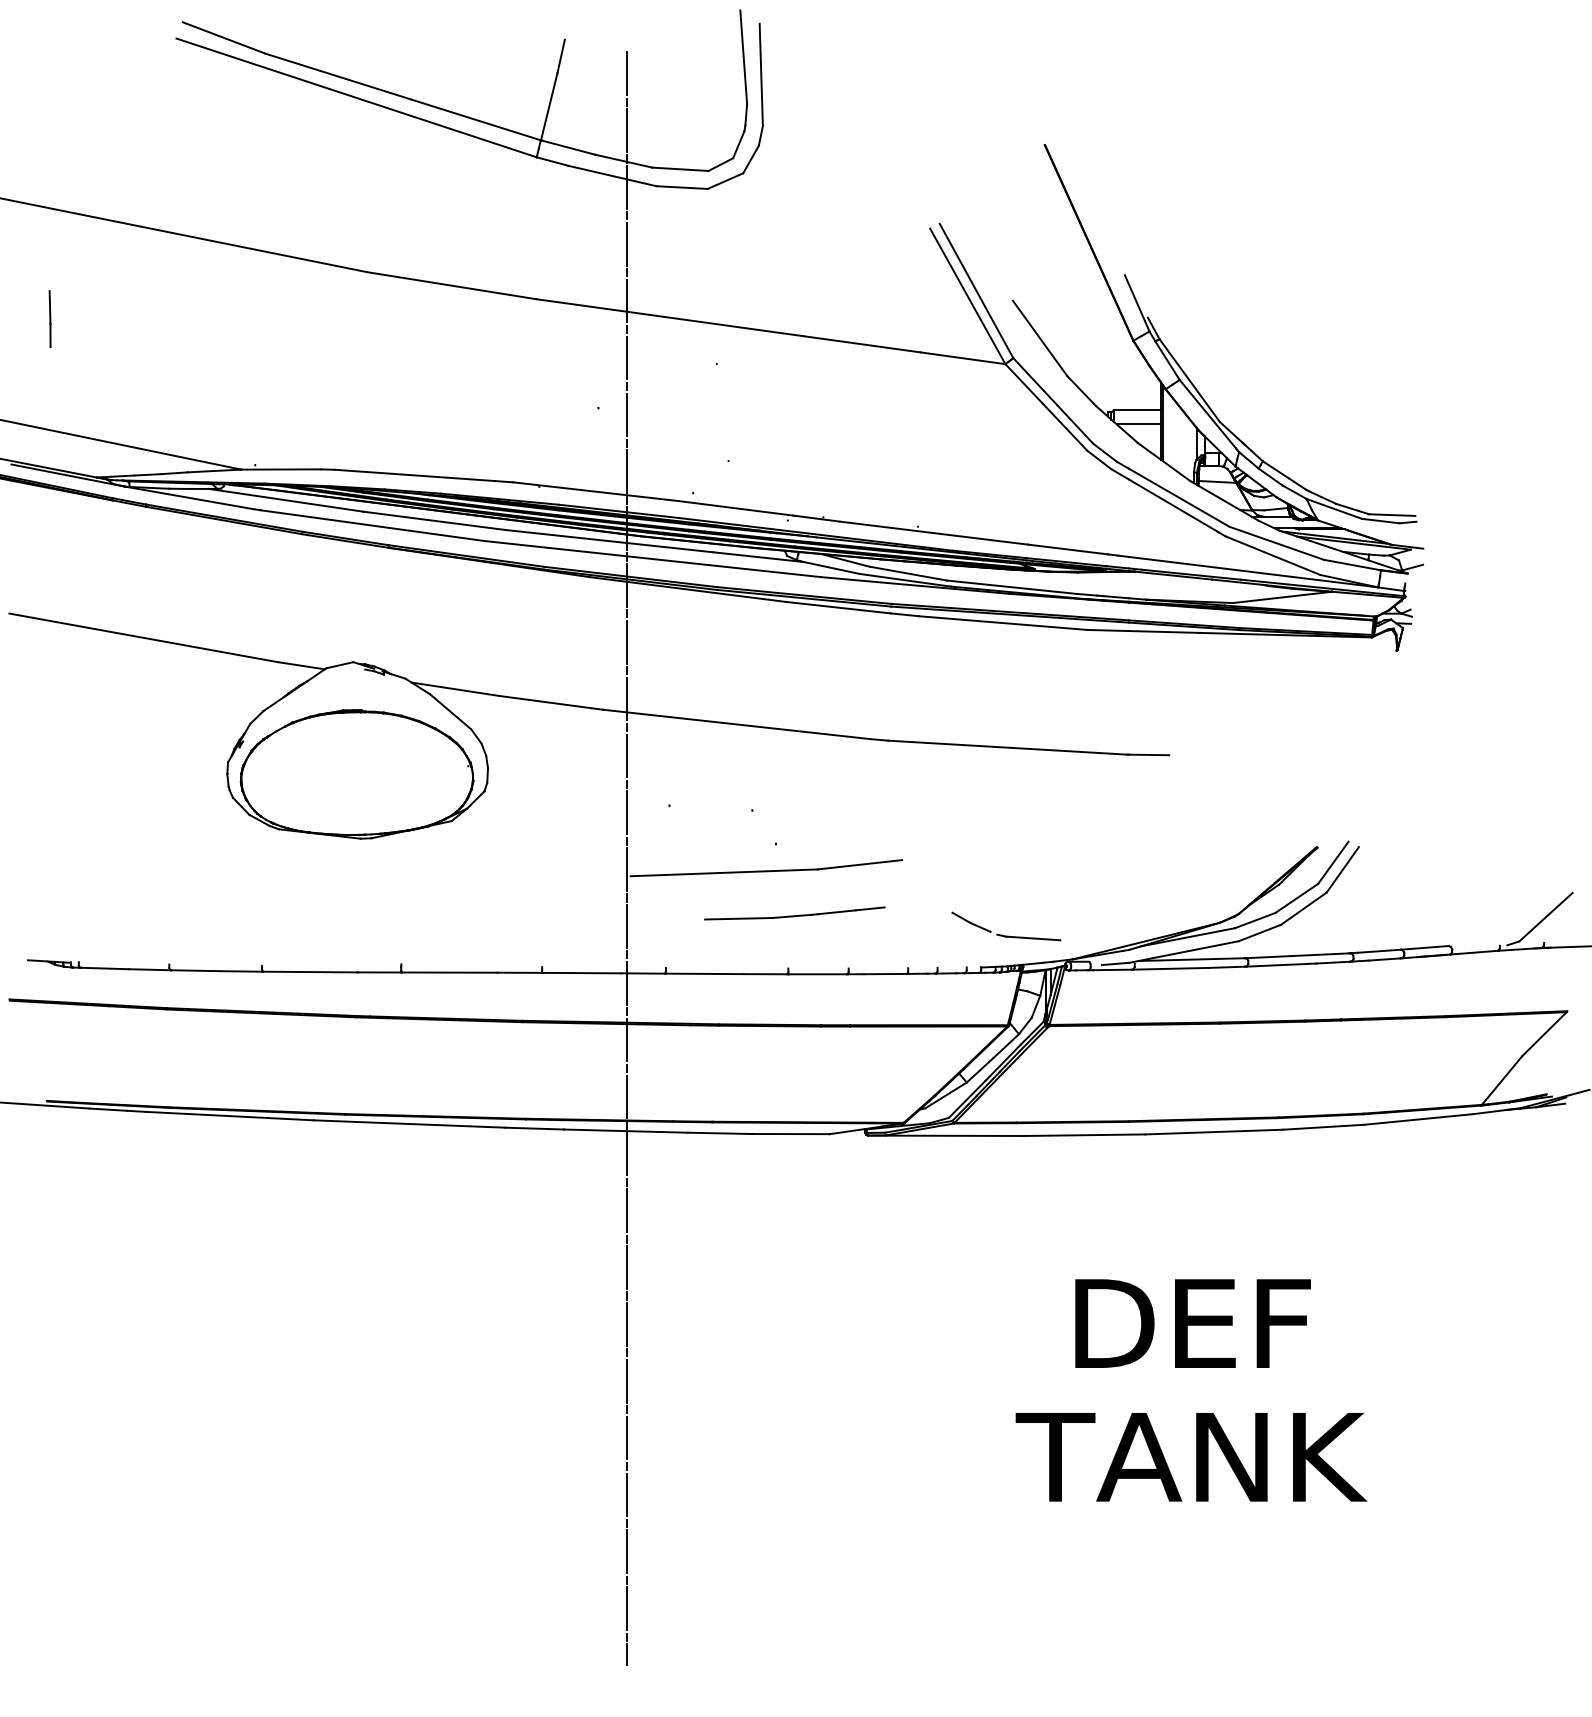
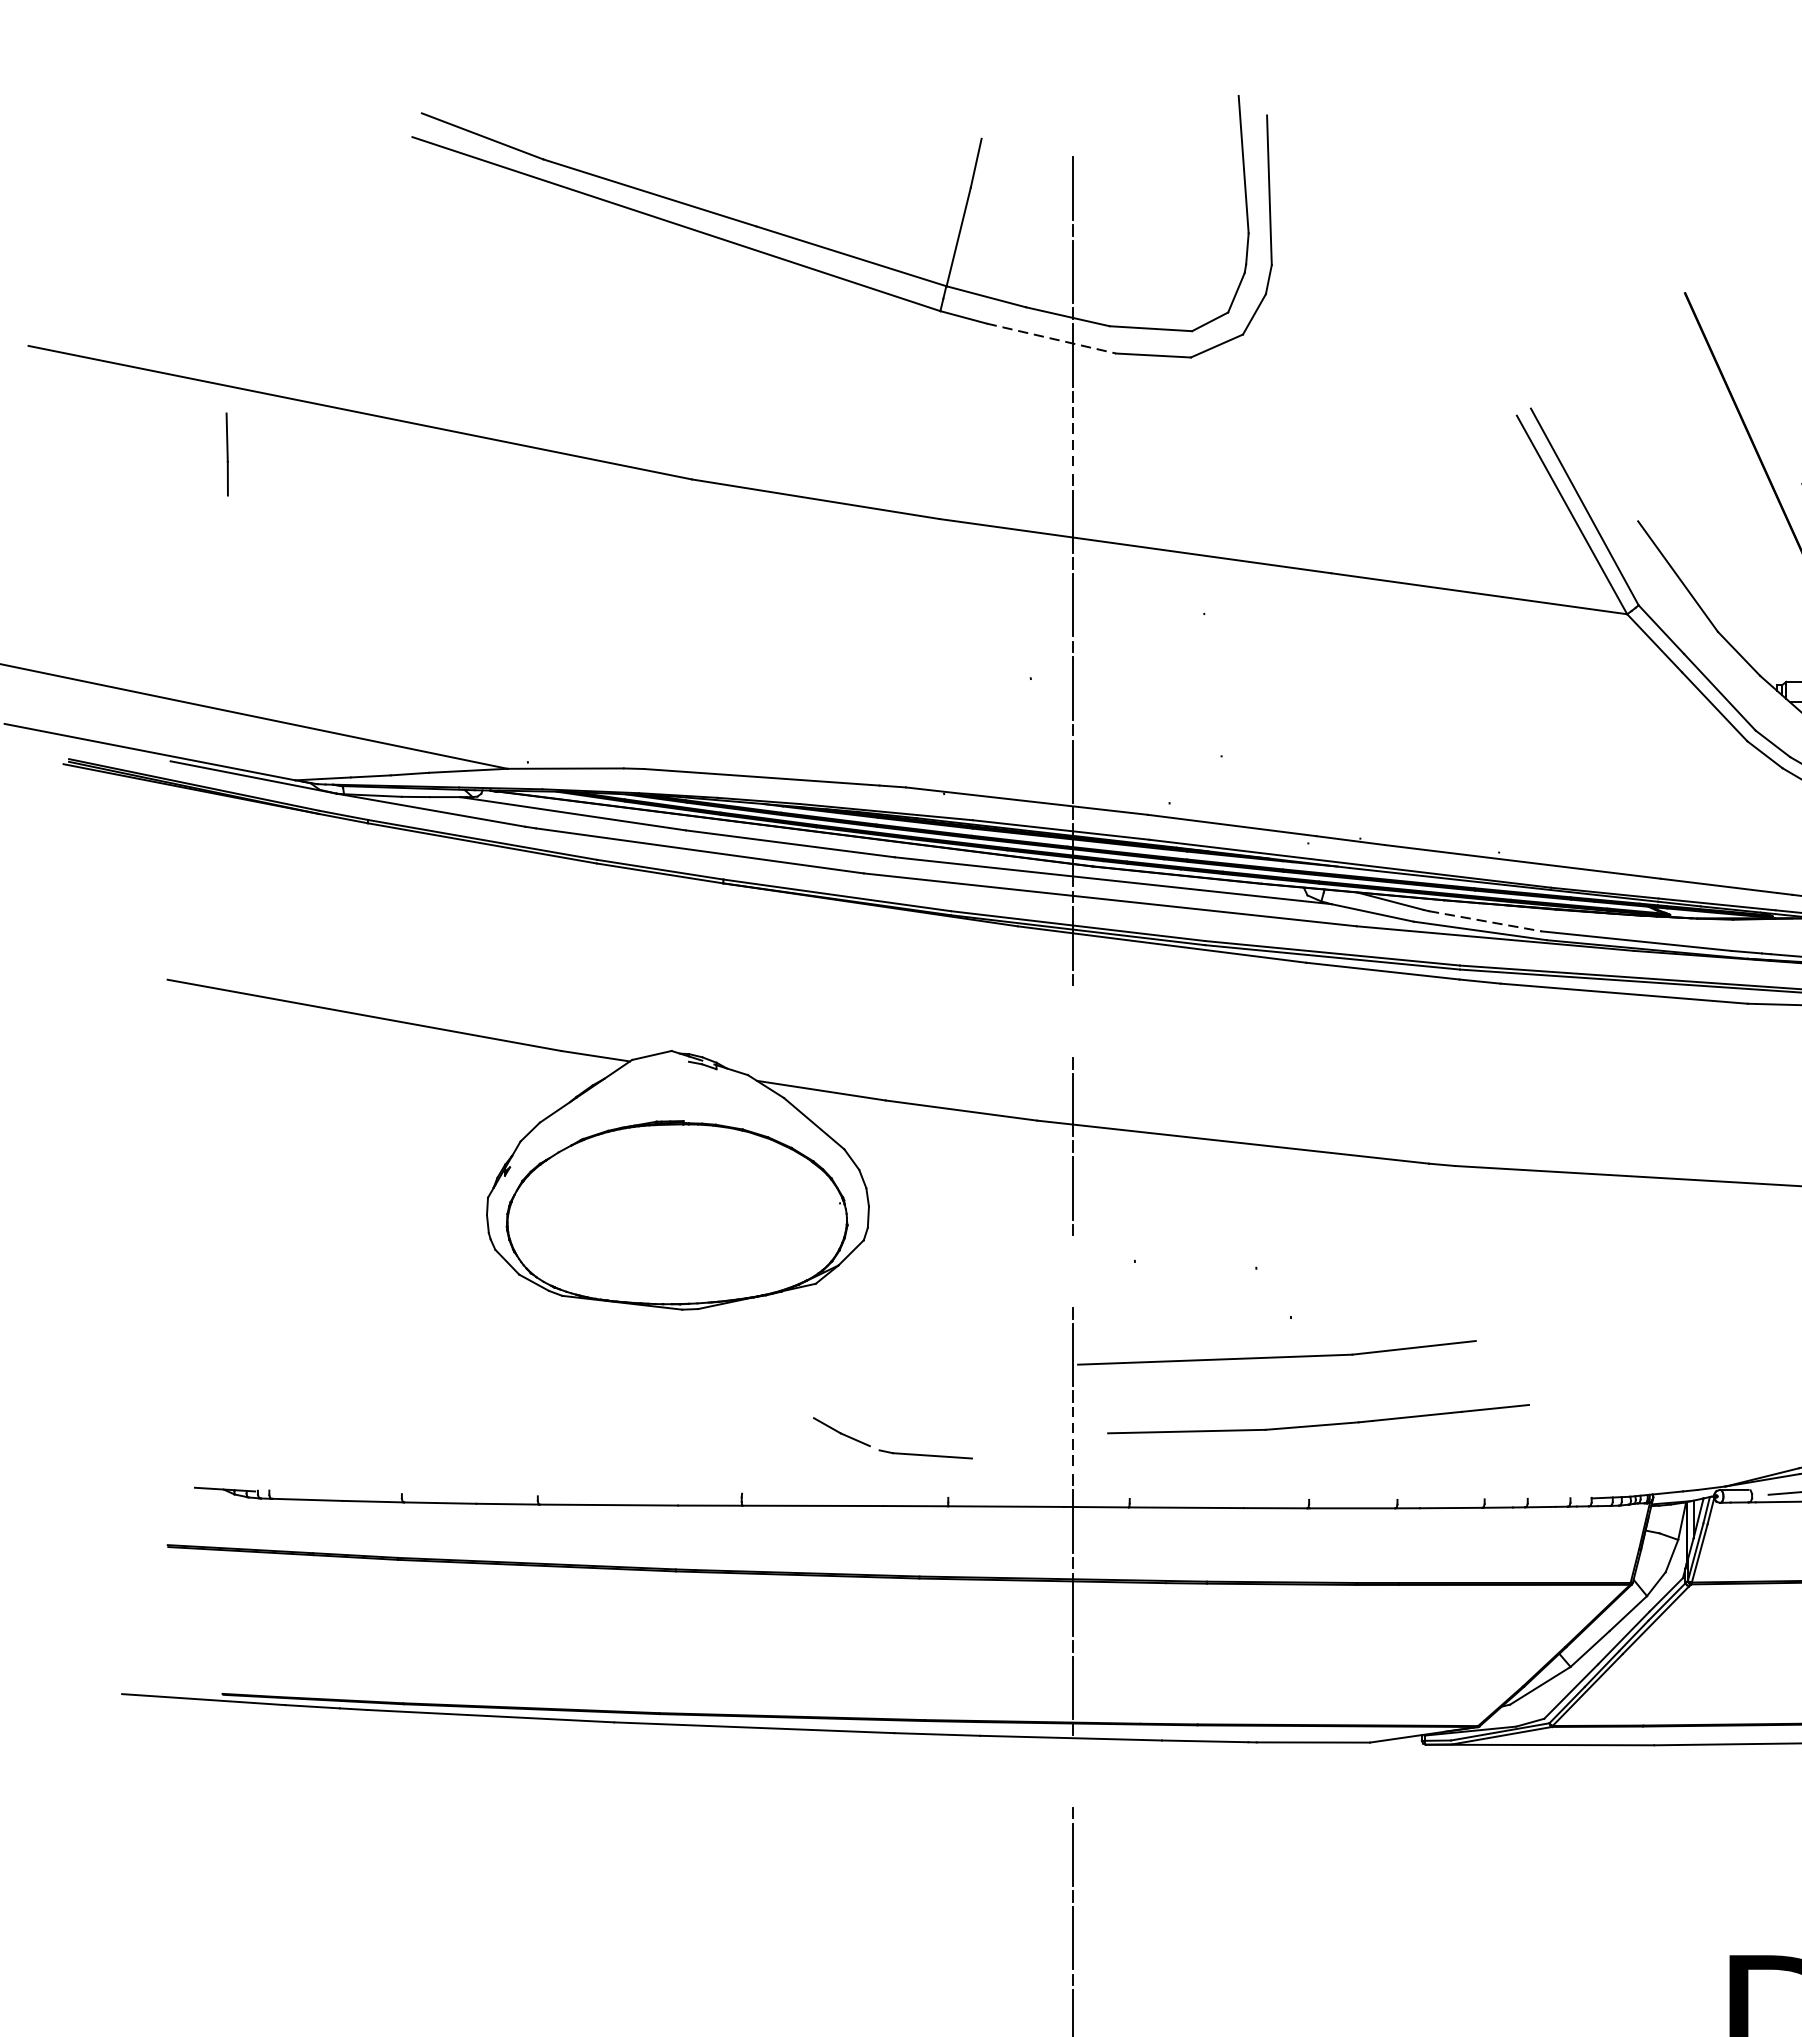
line: (613, 176) -> (1052, 339), solid -> dashed
line: (626, 244) -> (1071, 438), solid -> dashed
line: (49, 318) -> (226, 453), moved
line: (909, 573) -> (1486, 921), solid -> dashed
line: (626, 641) -> (1071, 1020), removed
line: (626, 812) -> (1071, 1271), removed
part: (794, 913) -> (1318, 1419), size x1.6
line: (626, 926) -> (1071, 1438), solid -> dashed
part: (1002, 934) -> (887, 1450), moved
line: (626, 1153) -> (1071, 1770), removed

